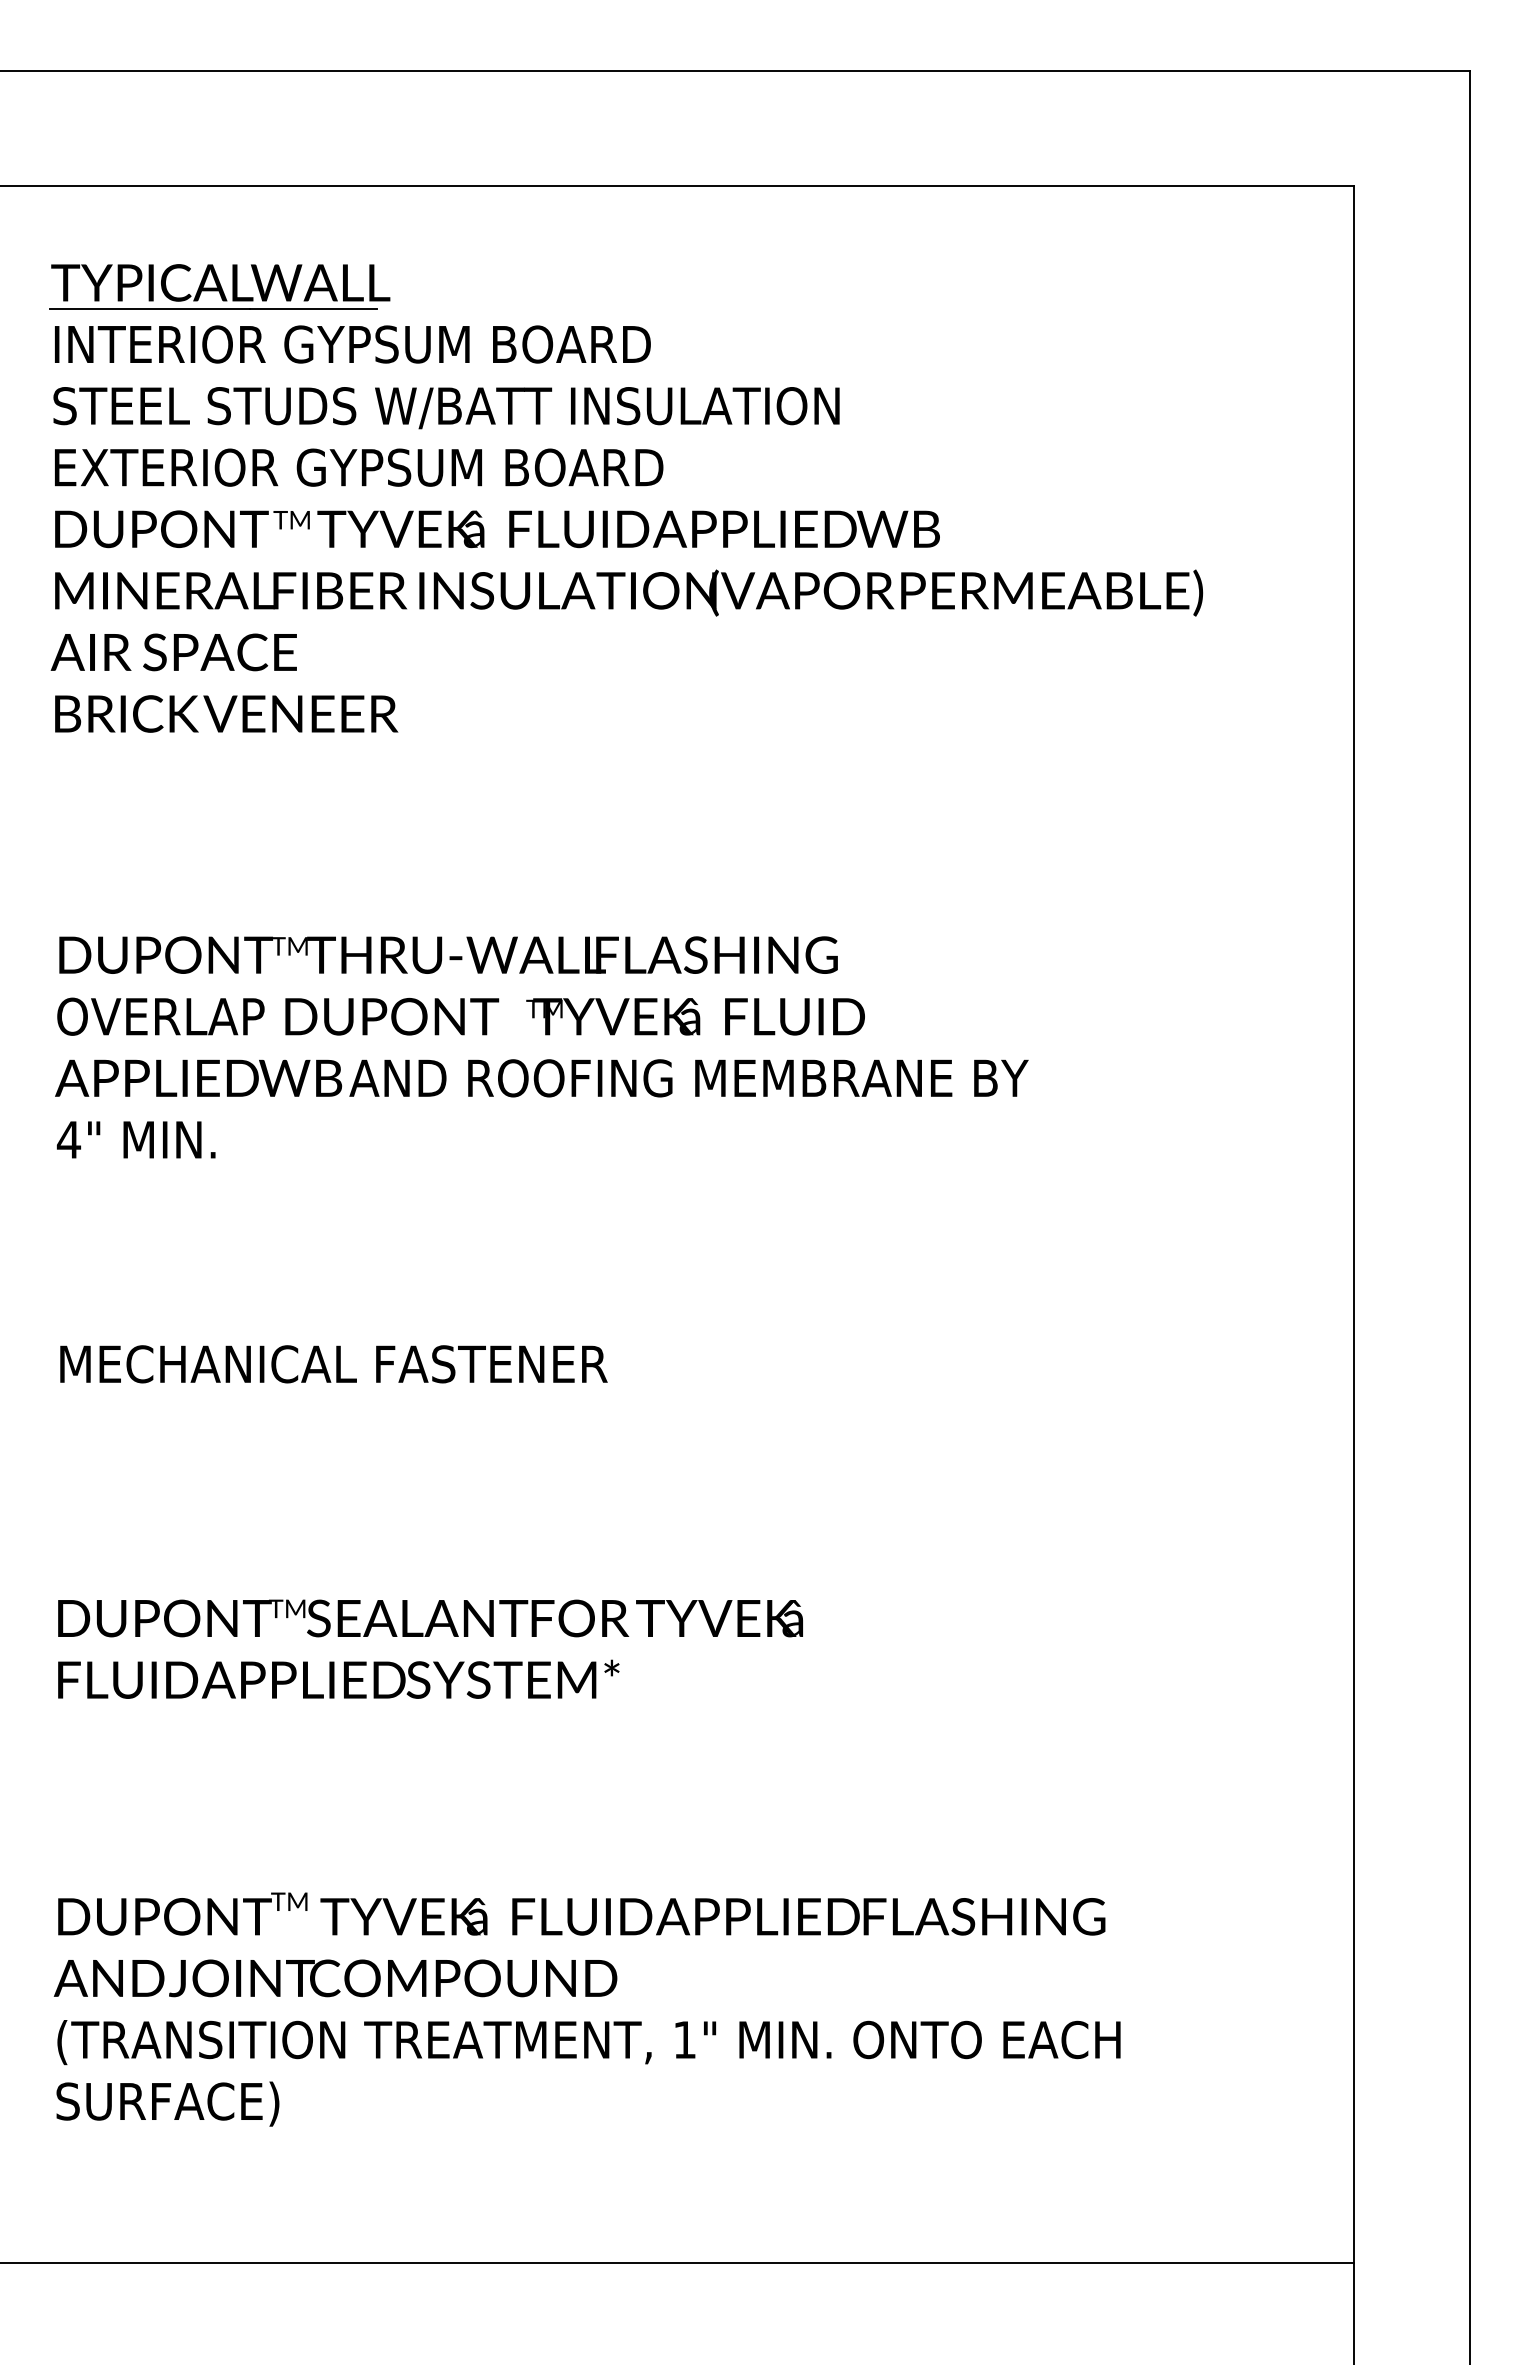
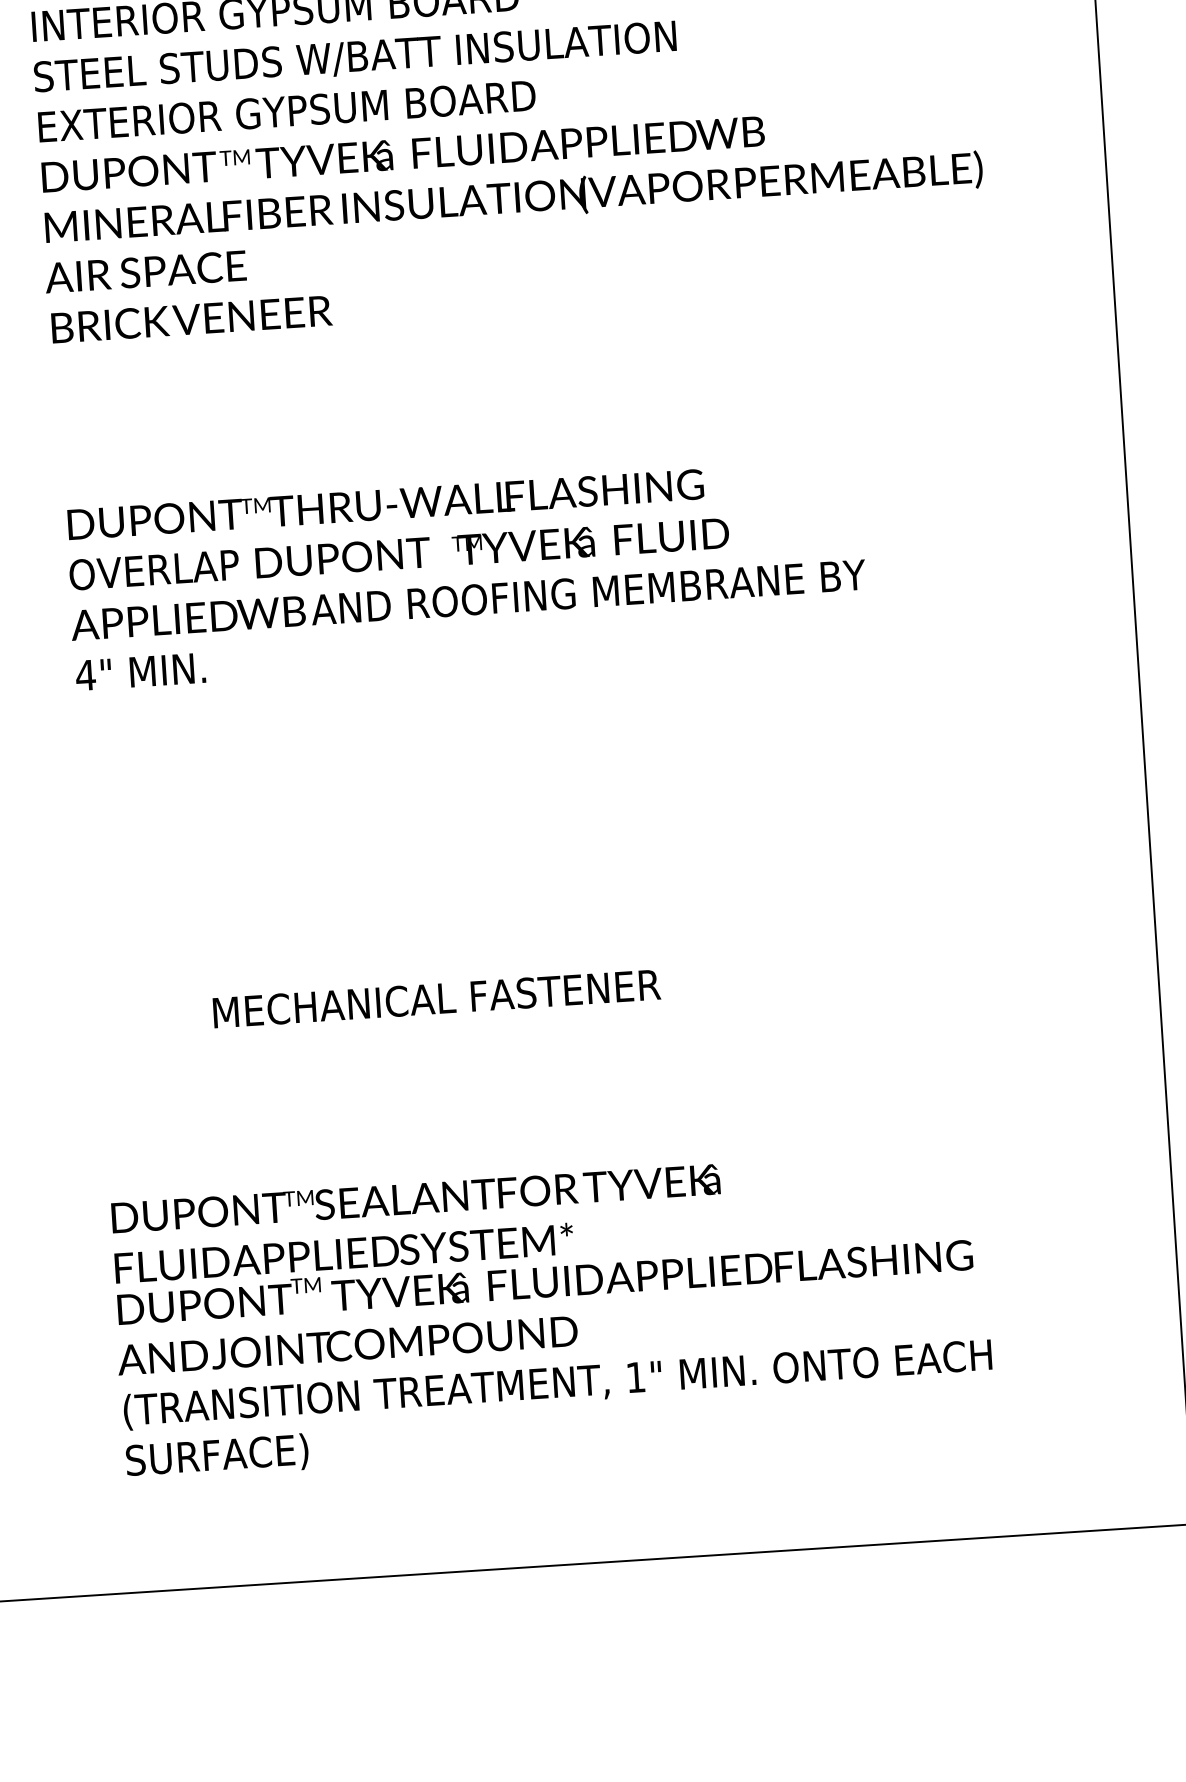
text: (333, 1364) -> (436, 999), moved
text: (430, 1648) -> (417, 1223), moved

